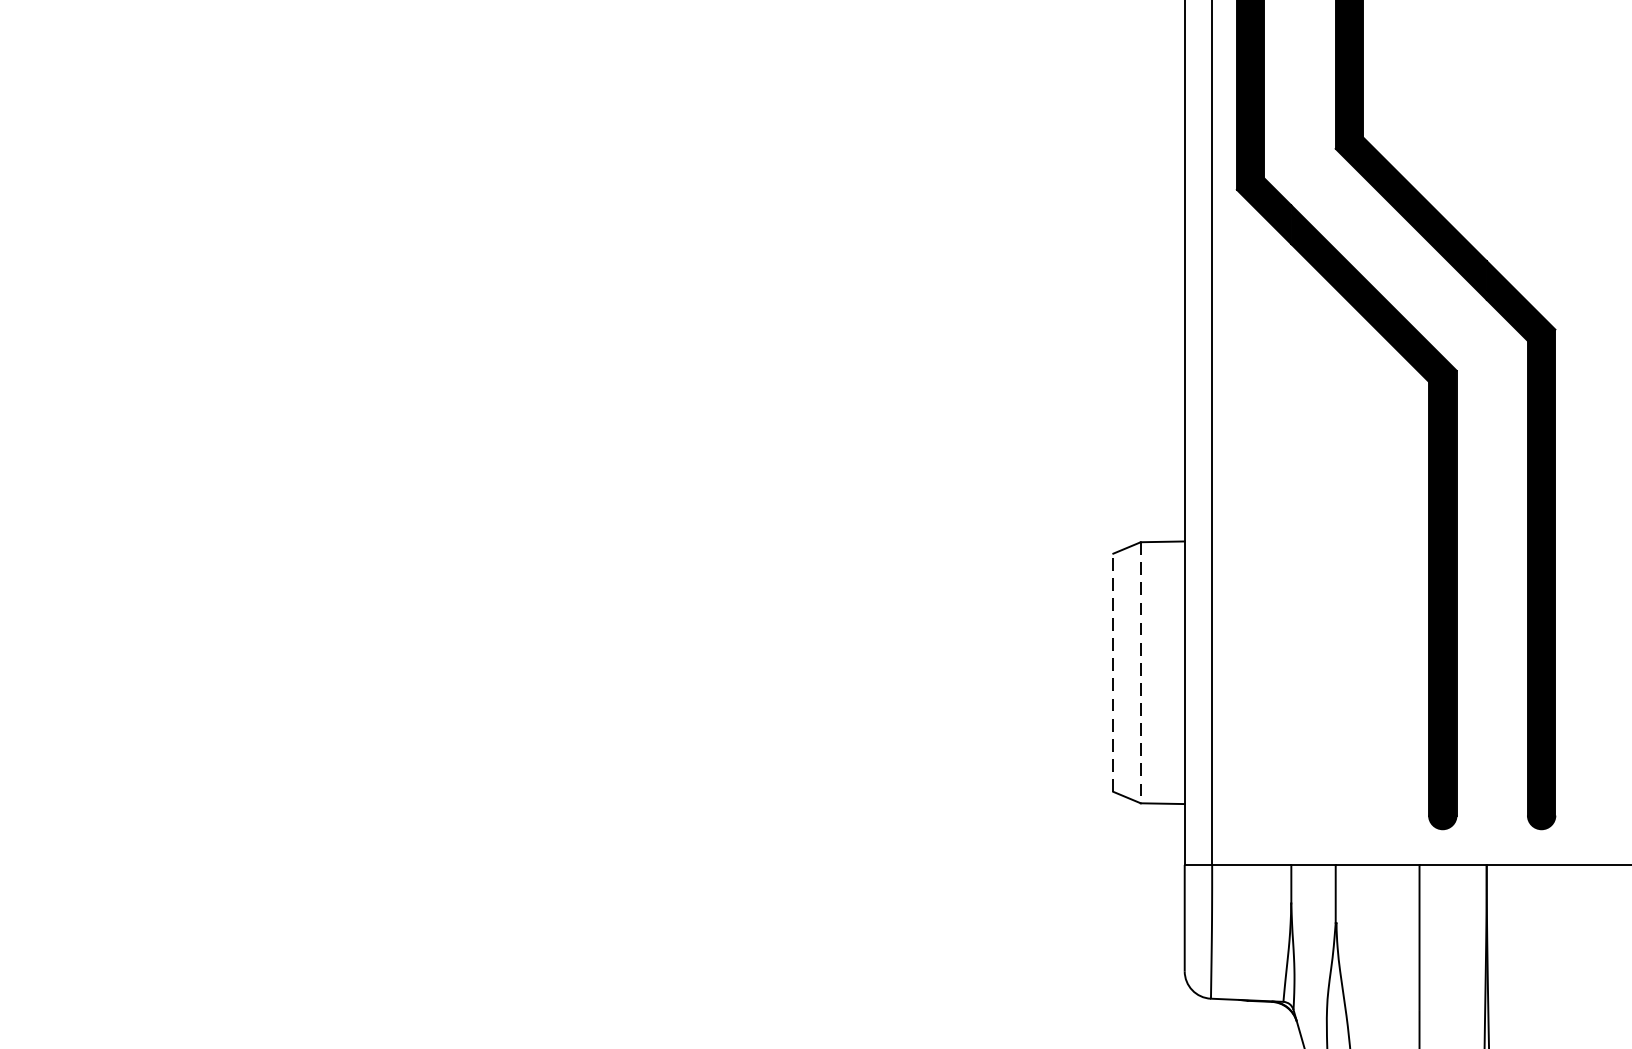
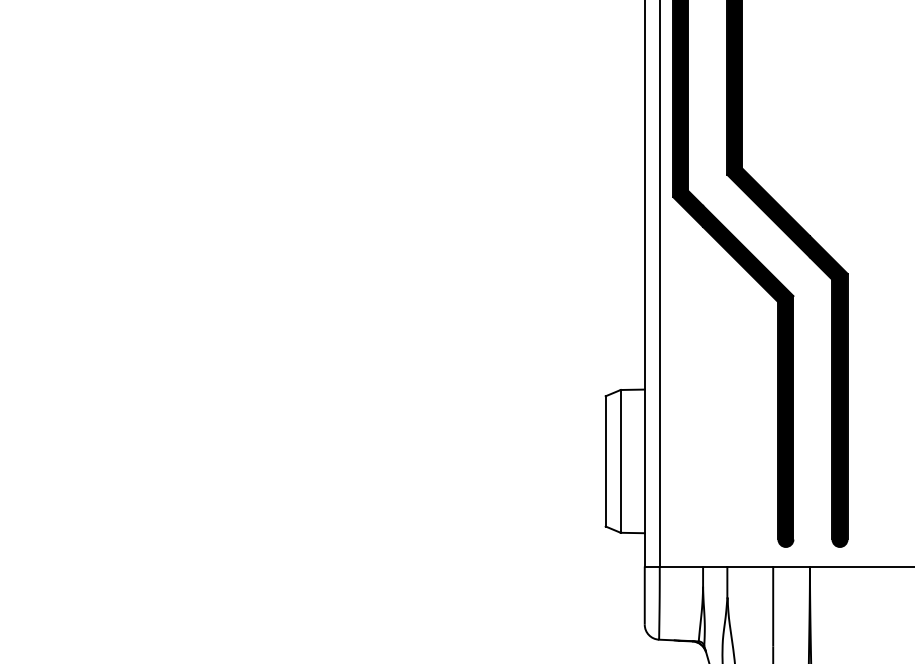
line: (1112, 671) -> (605, 460), dashed -> solid
line: (1140, 672) -> (620, 461), dashed -> solid

